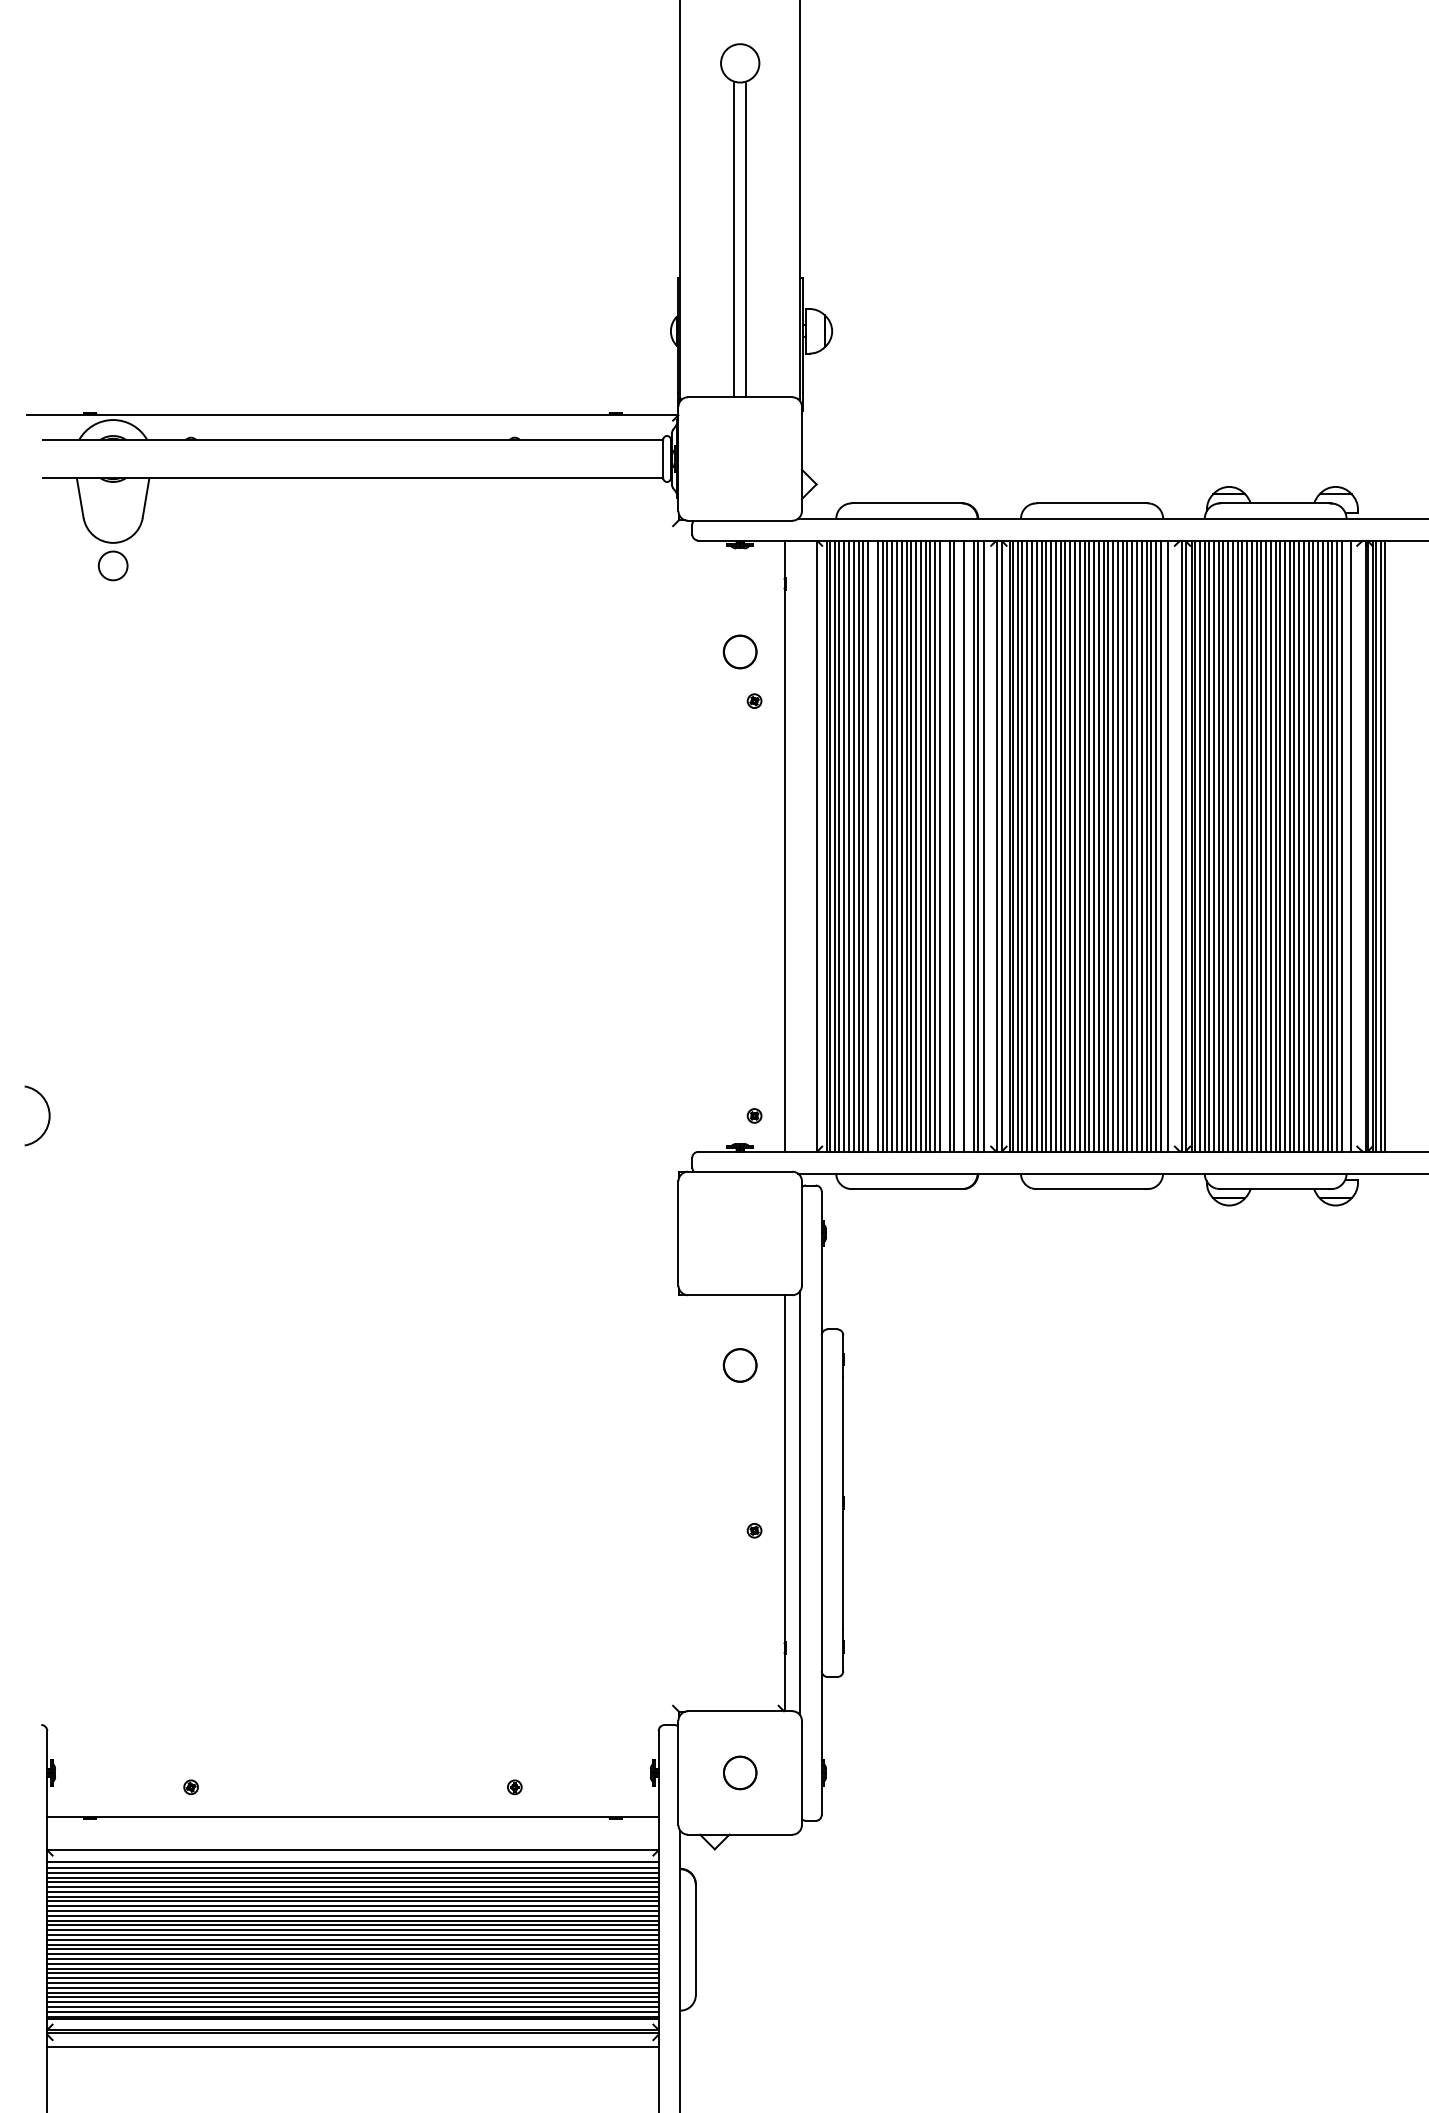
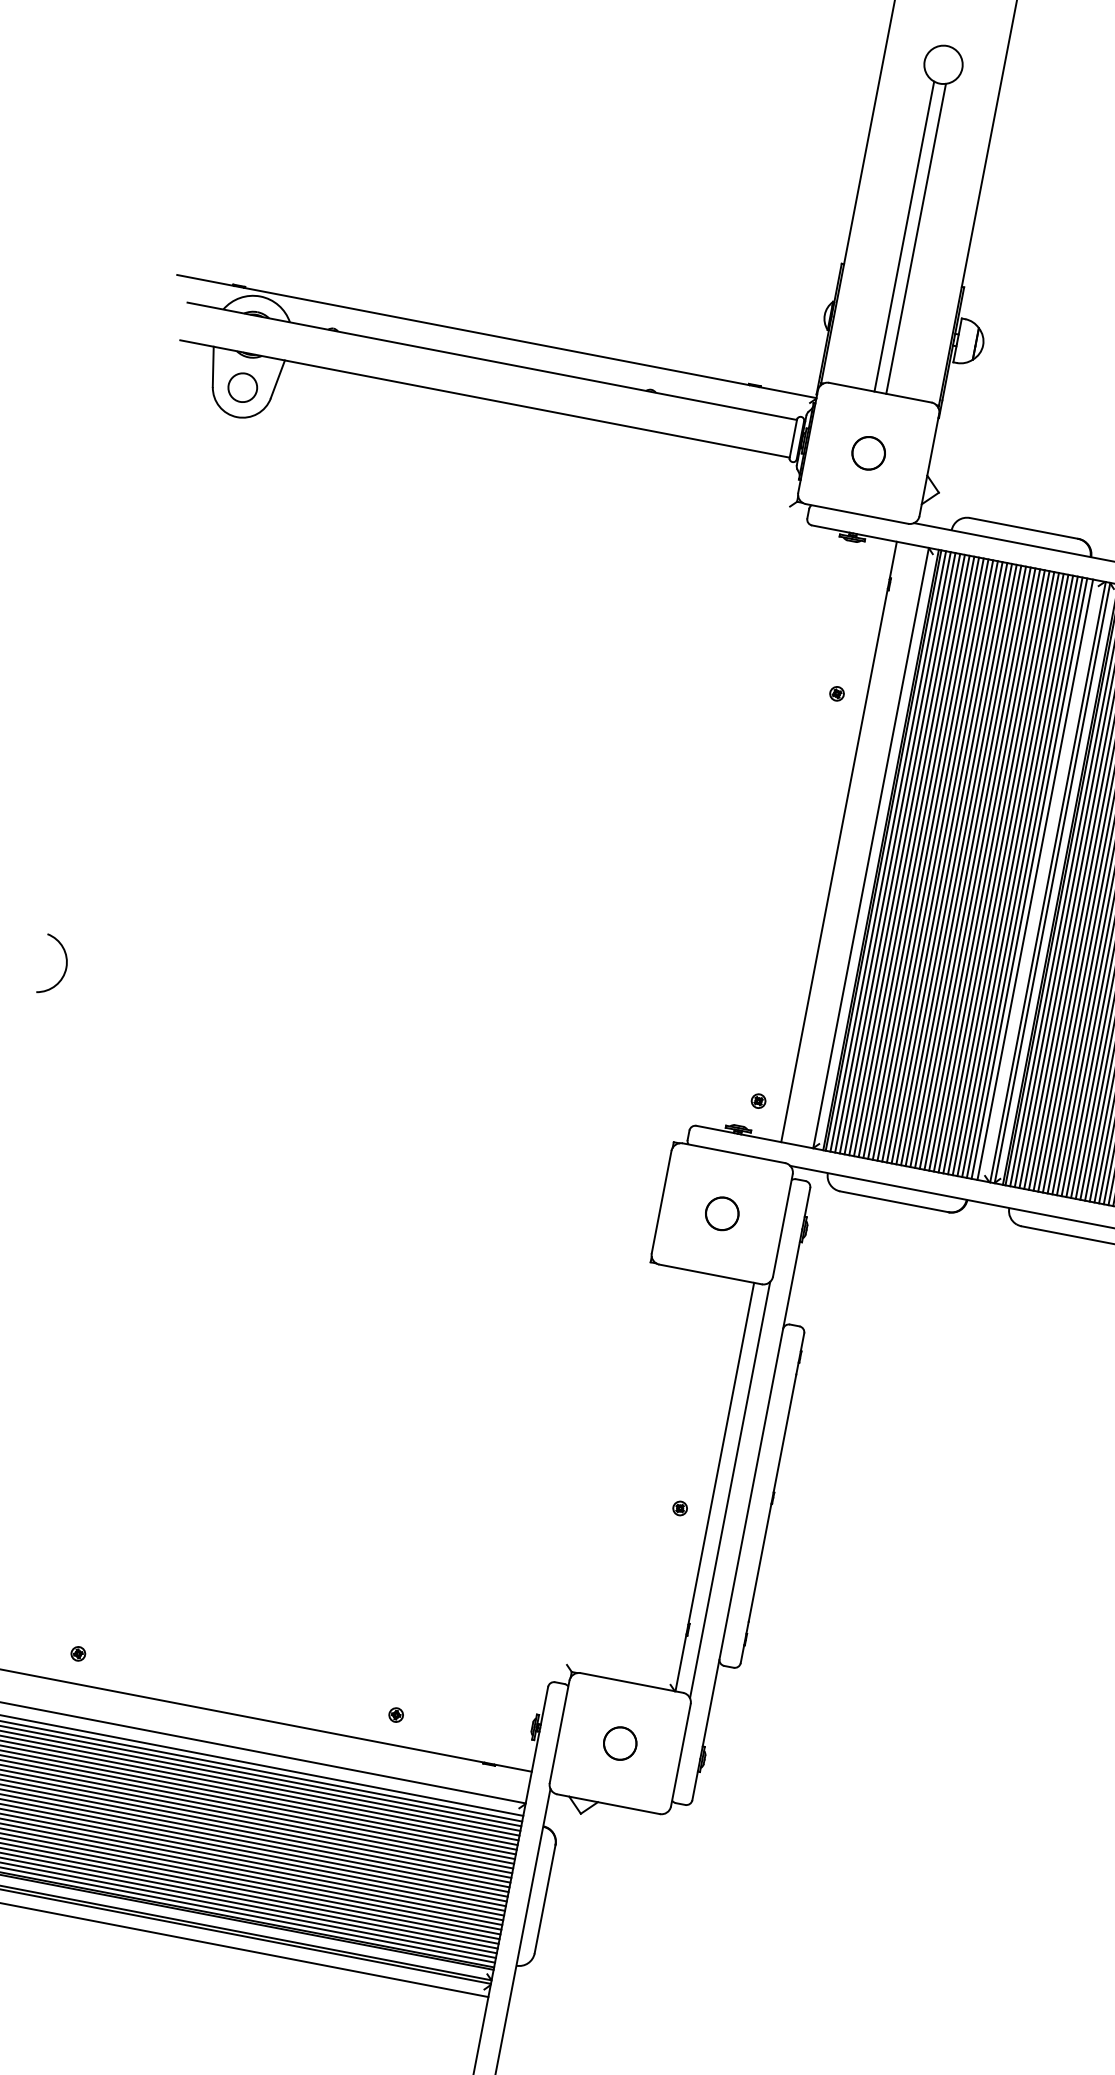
circle: (112, 565) -> (242, 387), moved
part: (739, 651) -> (868, 452), moved
line: (873, 845) -> (926, 858), added
line: (944, 845) -> (996, 871), added
line: (959, 845) -> (1010, 874), added
line: (968, 845) -> (1019, 876), added
part: (739, 1365) -> (721, 1213), moved

